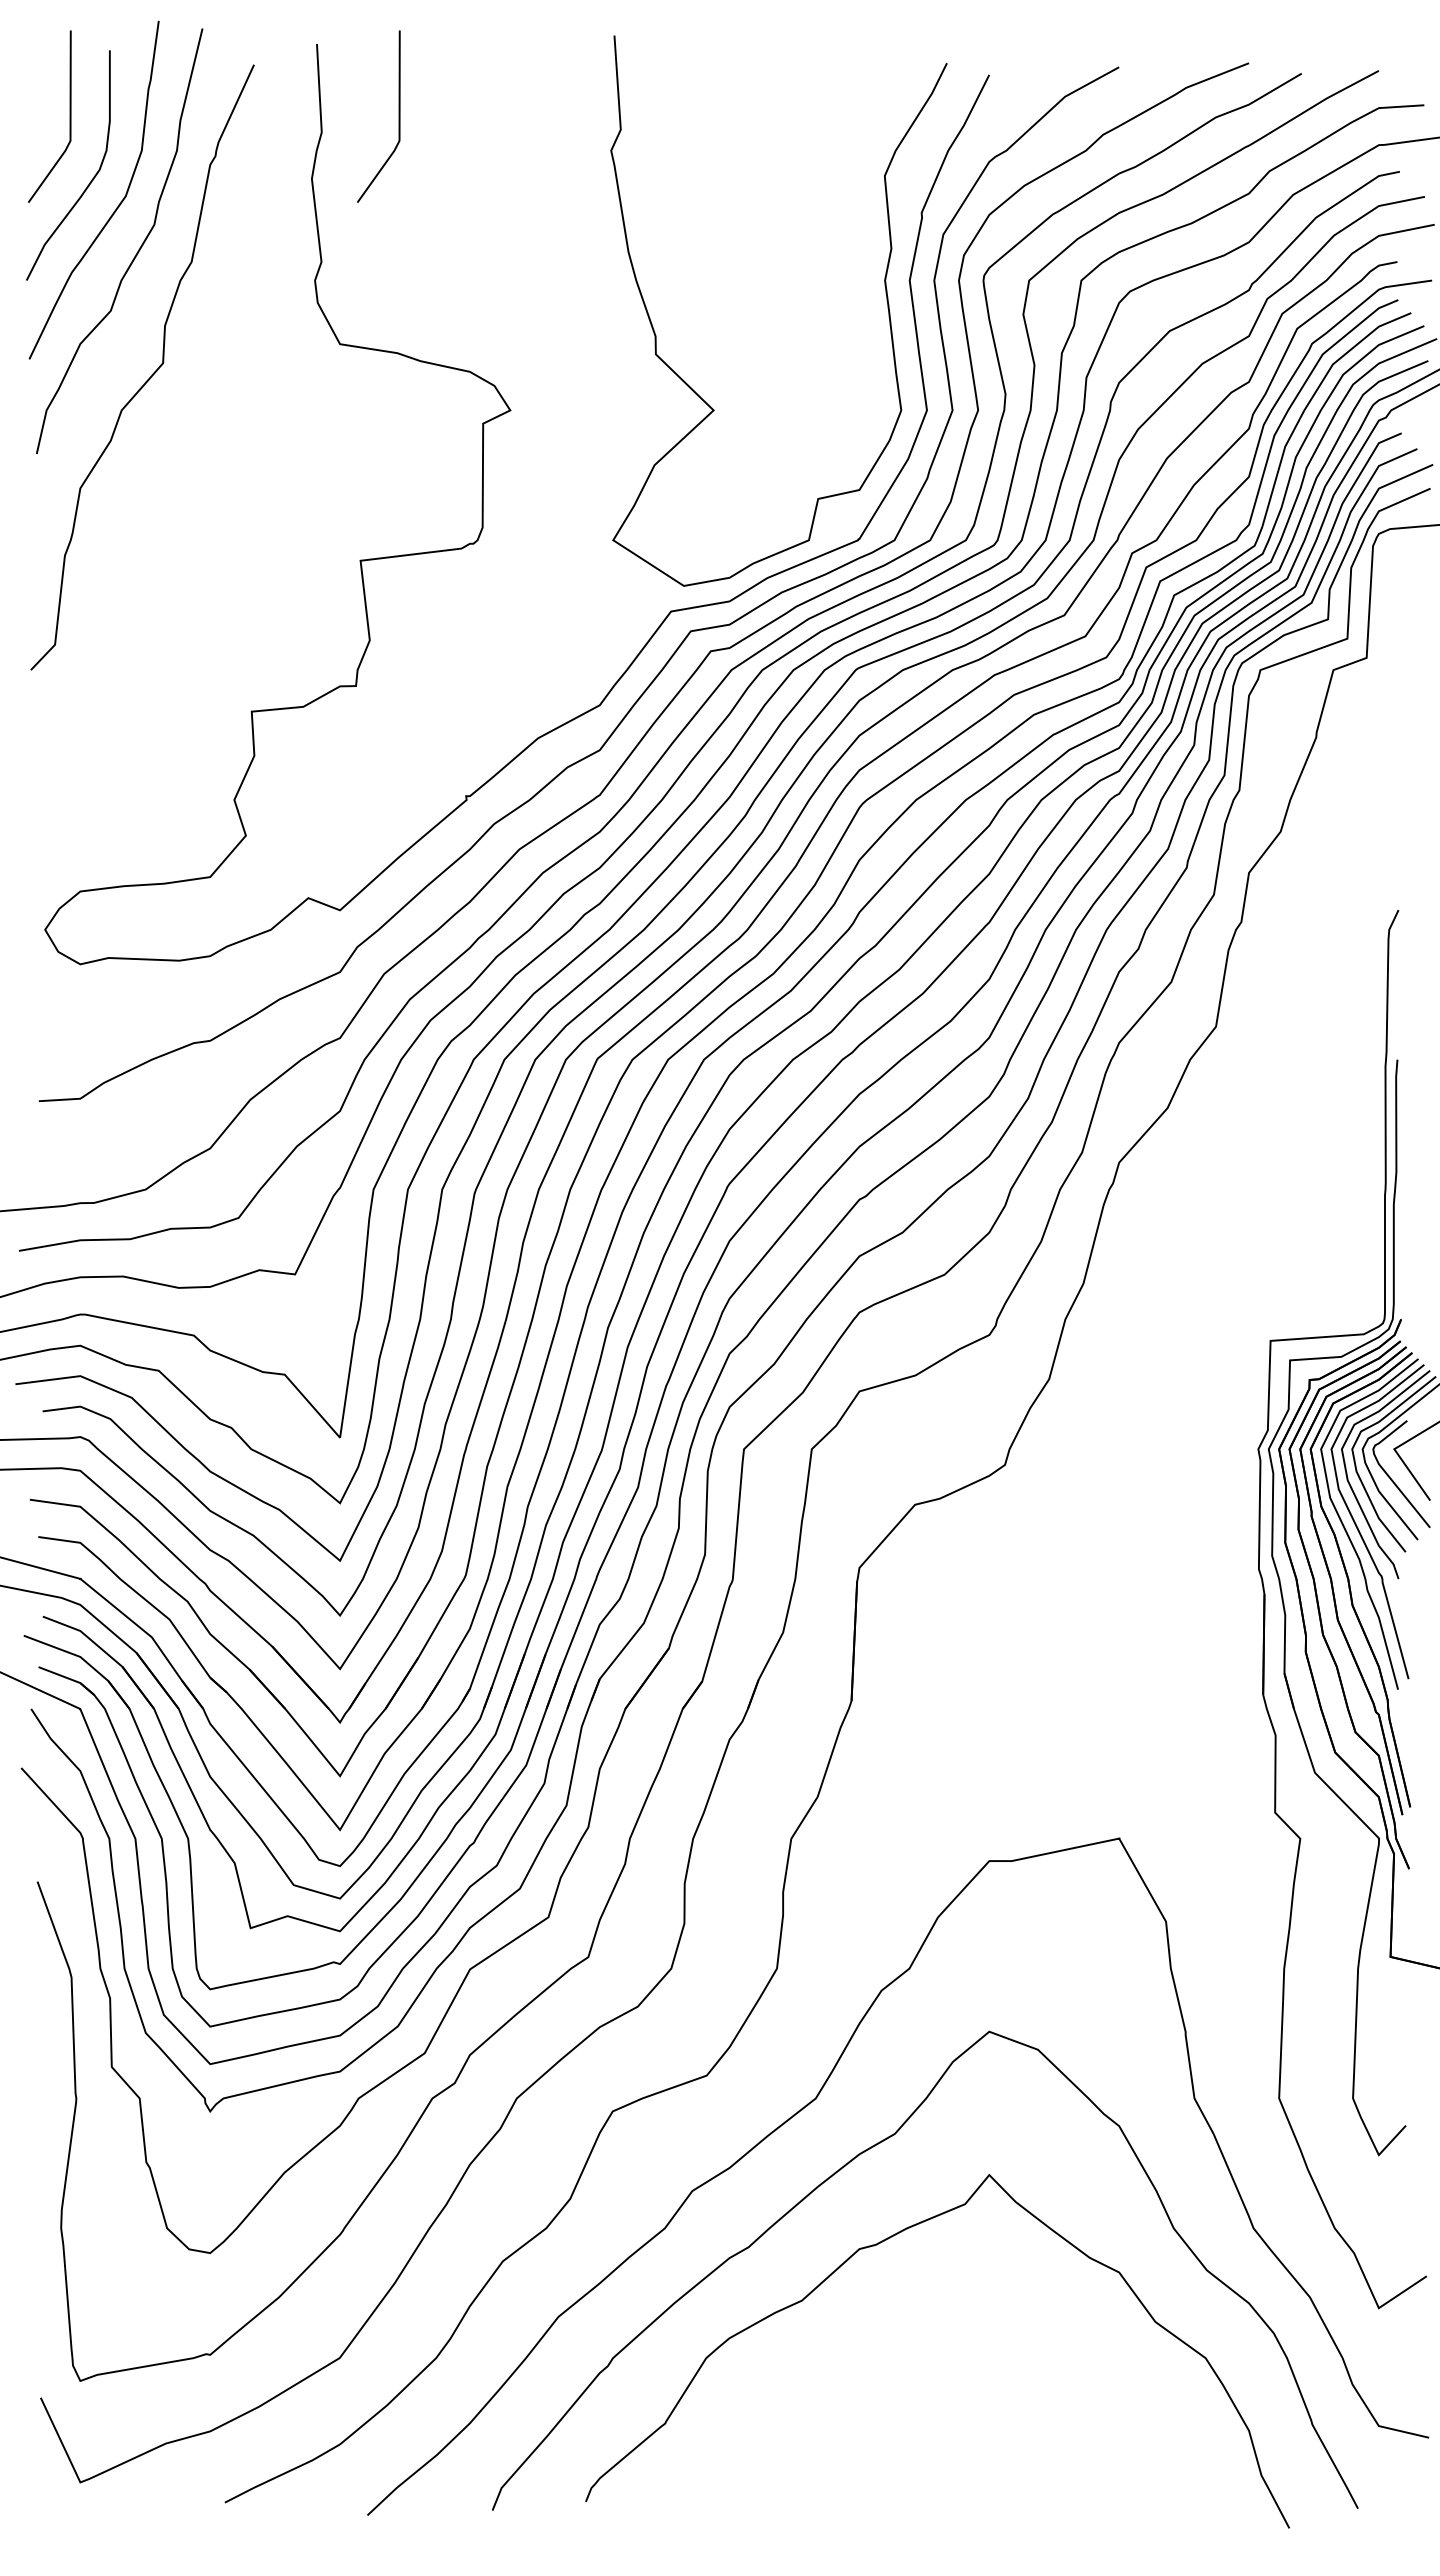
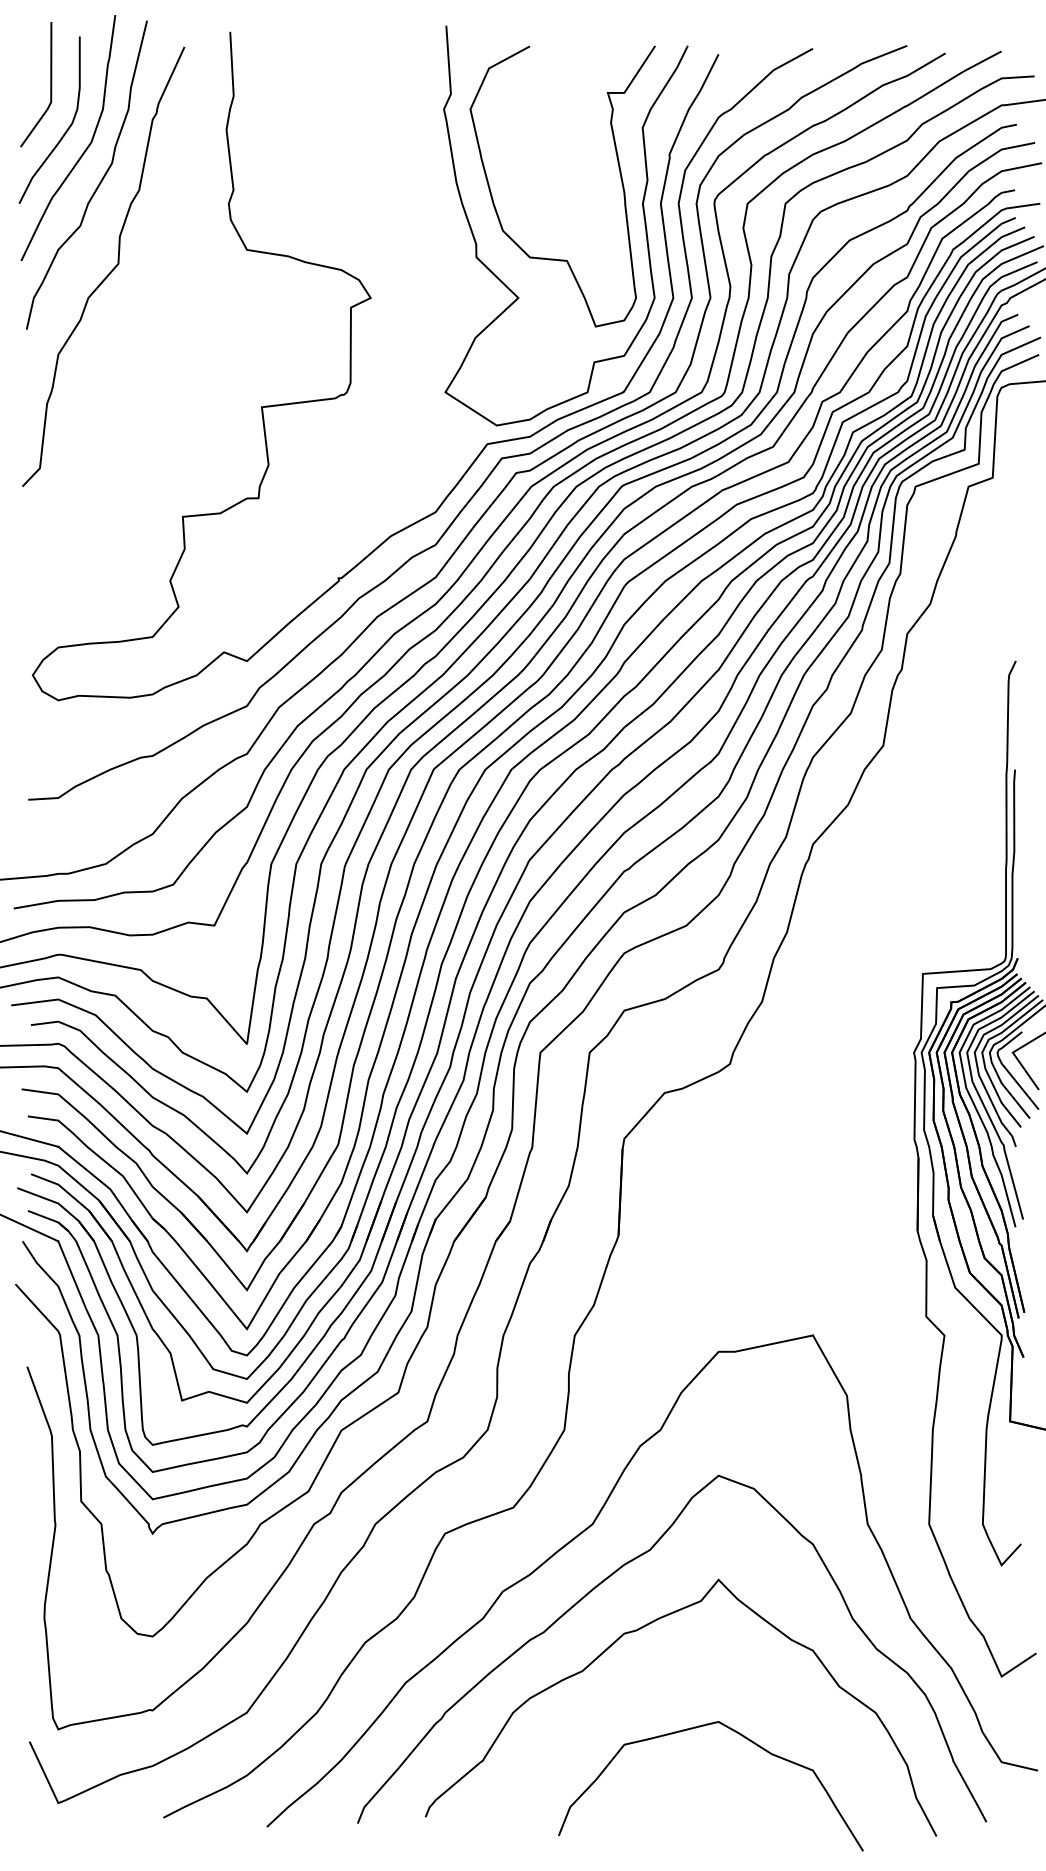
line: (398, 116) -> (289, 84), removed
curve: (853, 240) -> (619, 174), added
curve: (1021, 2390) -> (742, 1736), added

